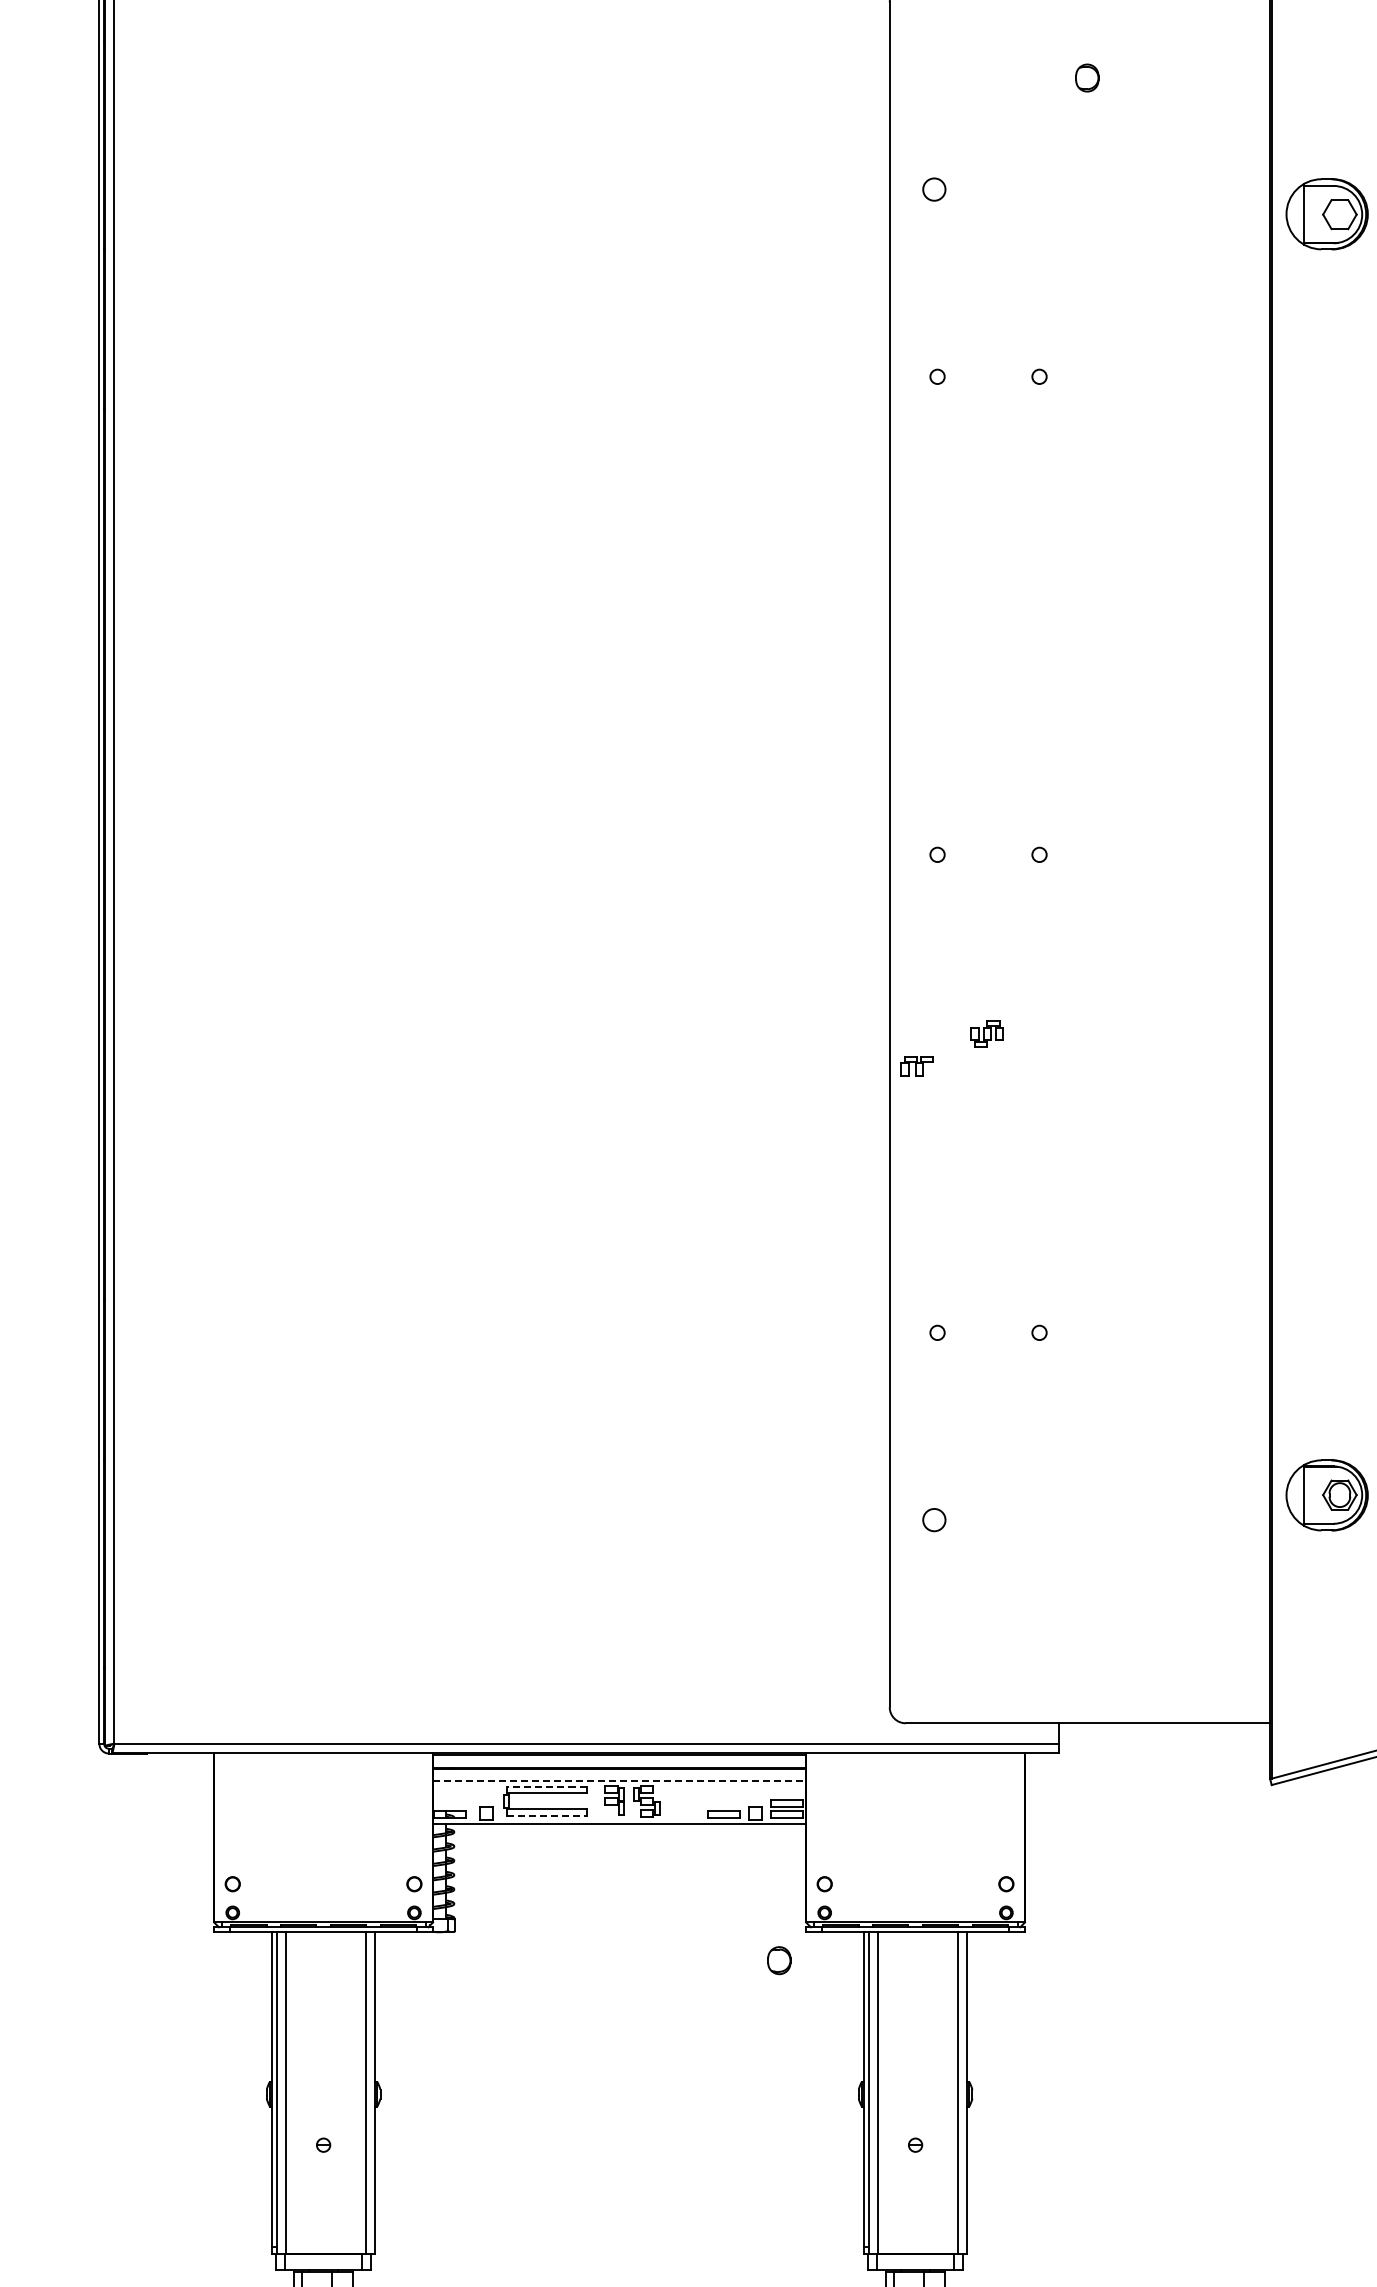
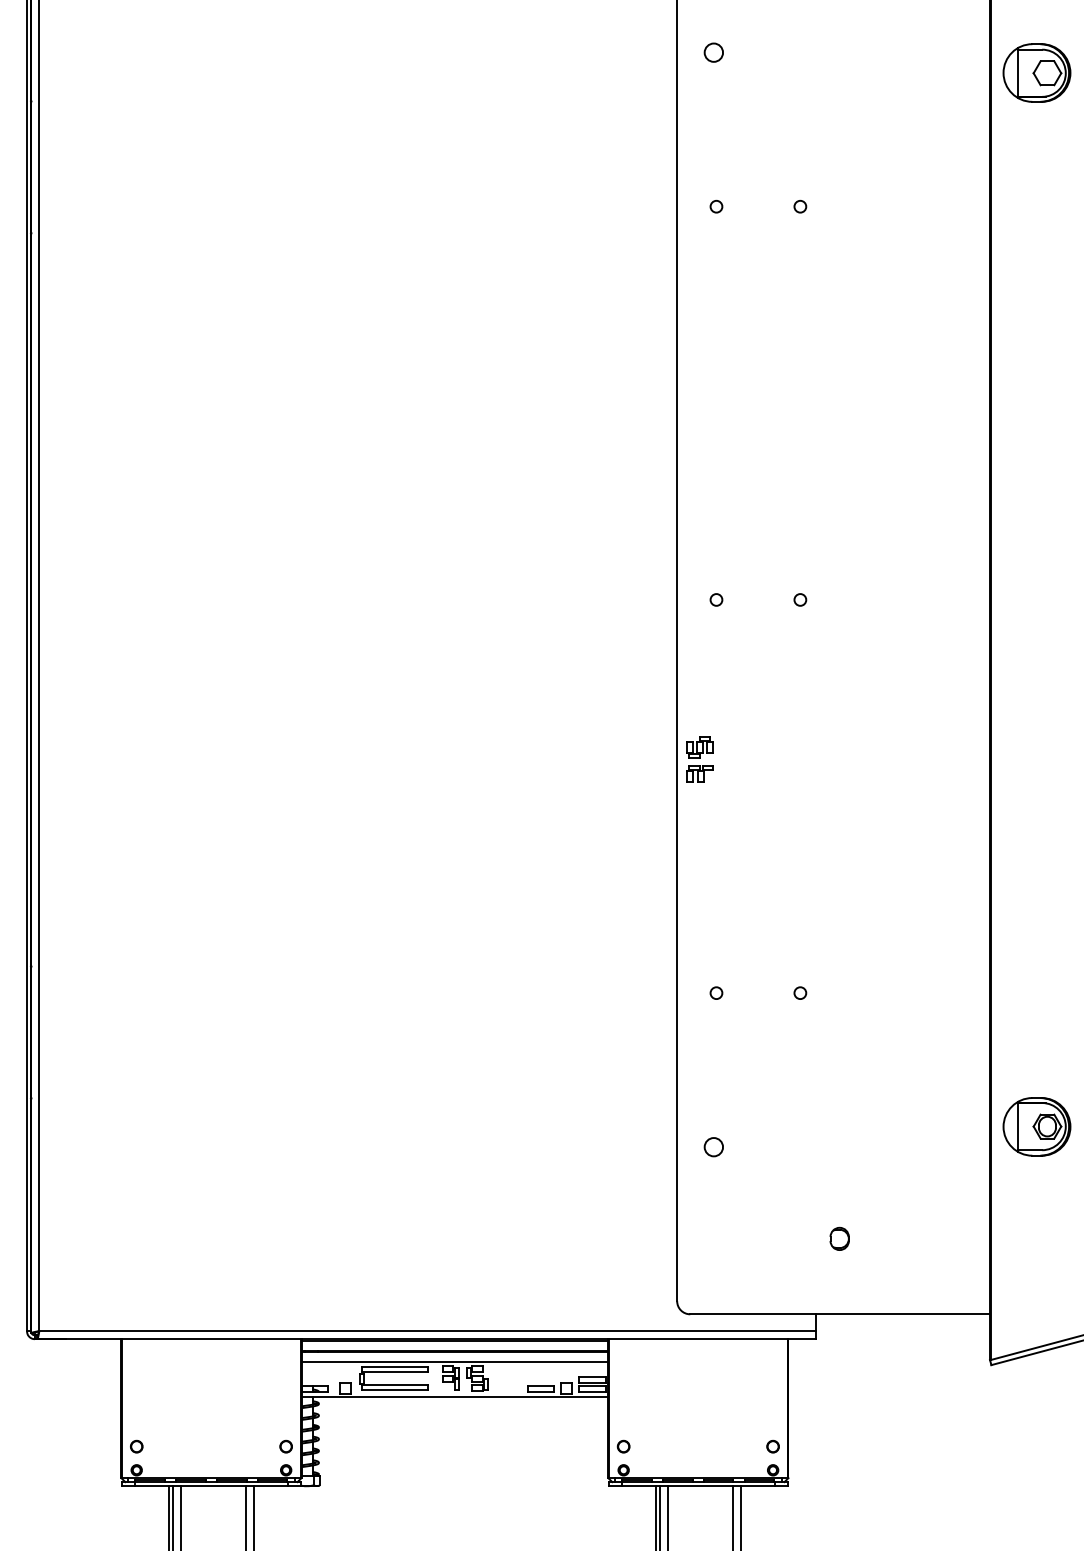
part: (986, 1033) -> (699, 746), moved
line: (619, 1780) -> (454, 1361), dashed -> solid
line: (546, 1787) -> (394, 1367), dashed -> solid
line: (546, 1815) -> (394, 1390), dashed -> solid
part: (779, 1960) -> (839, 1238), moved

